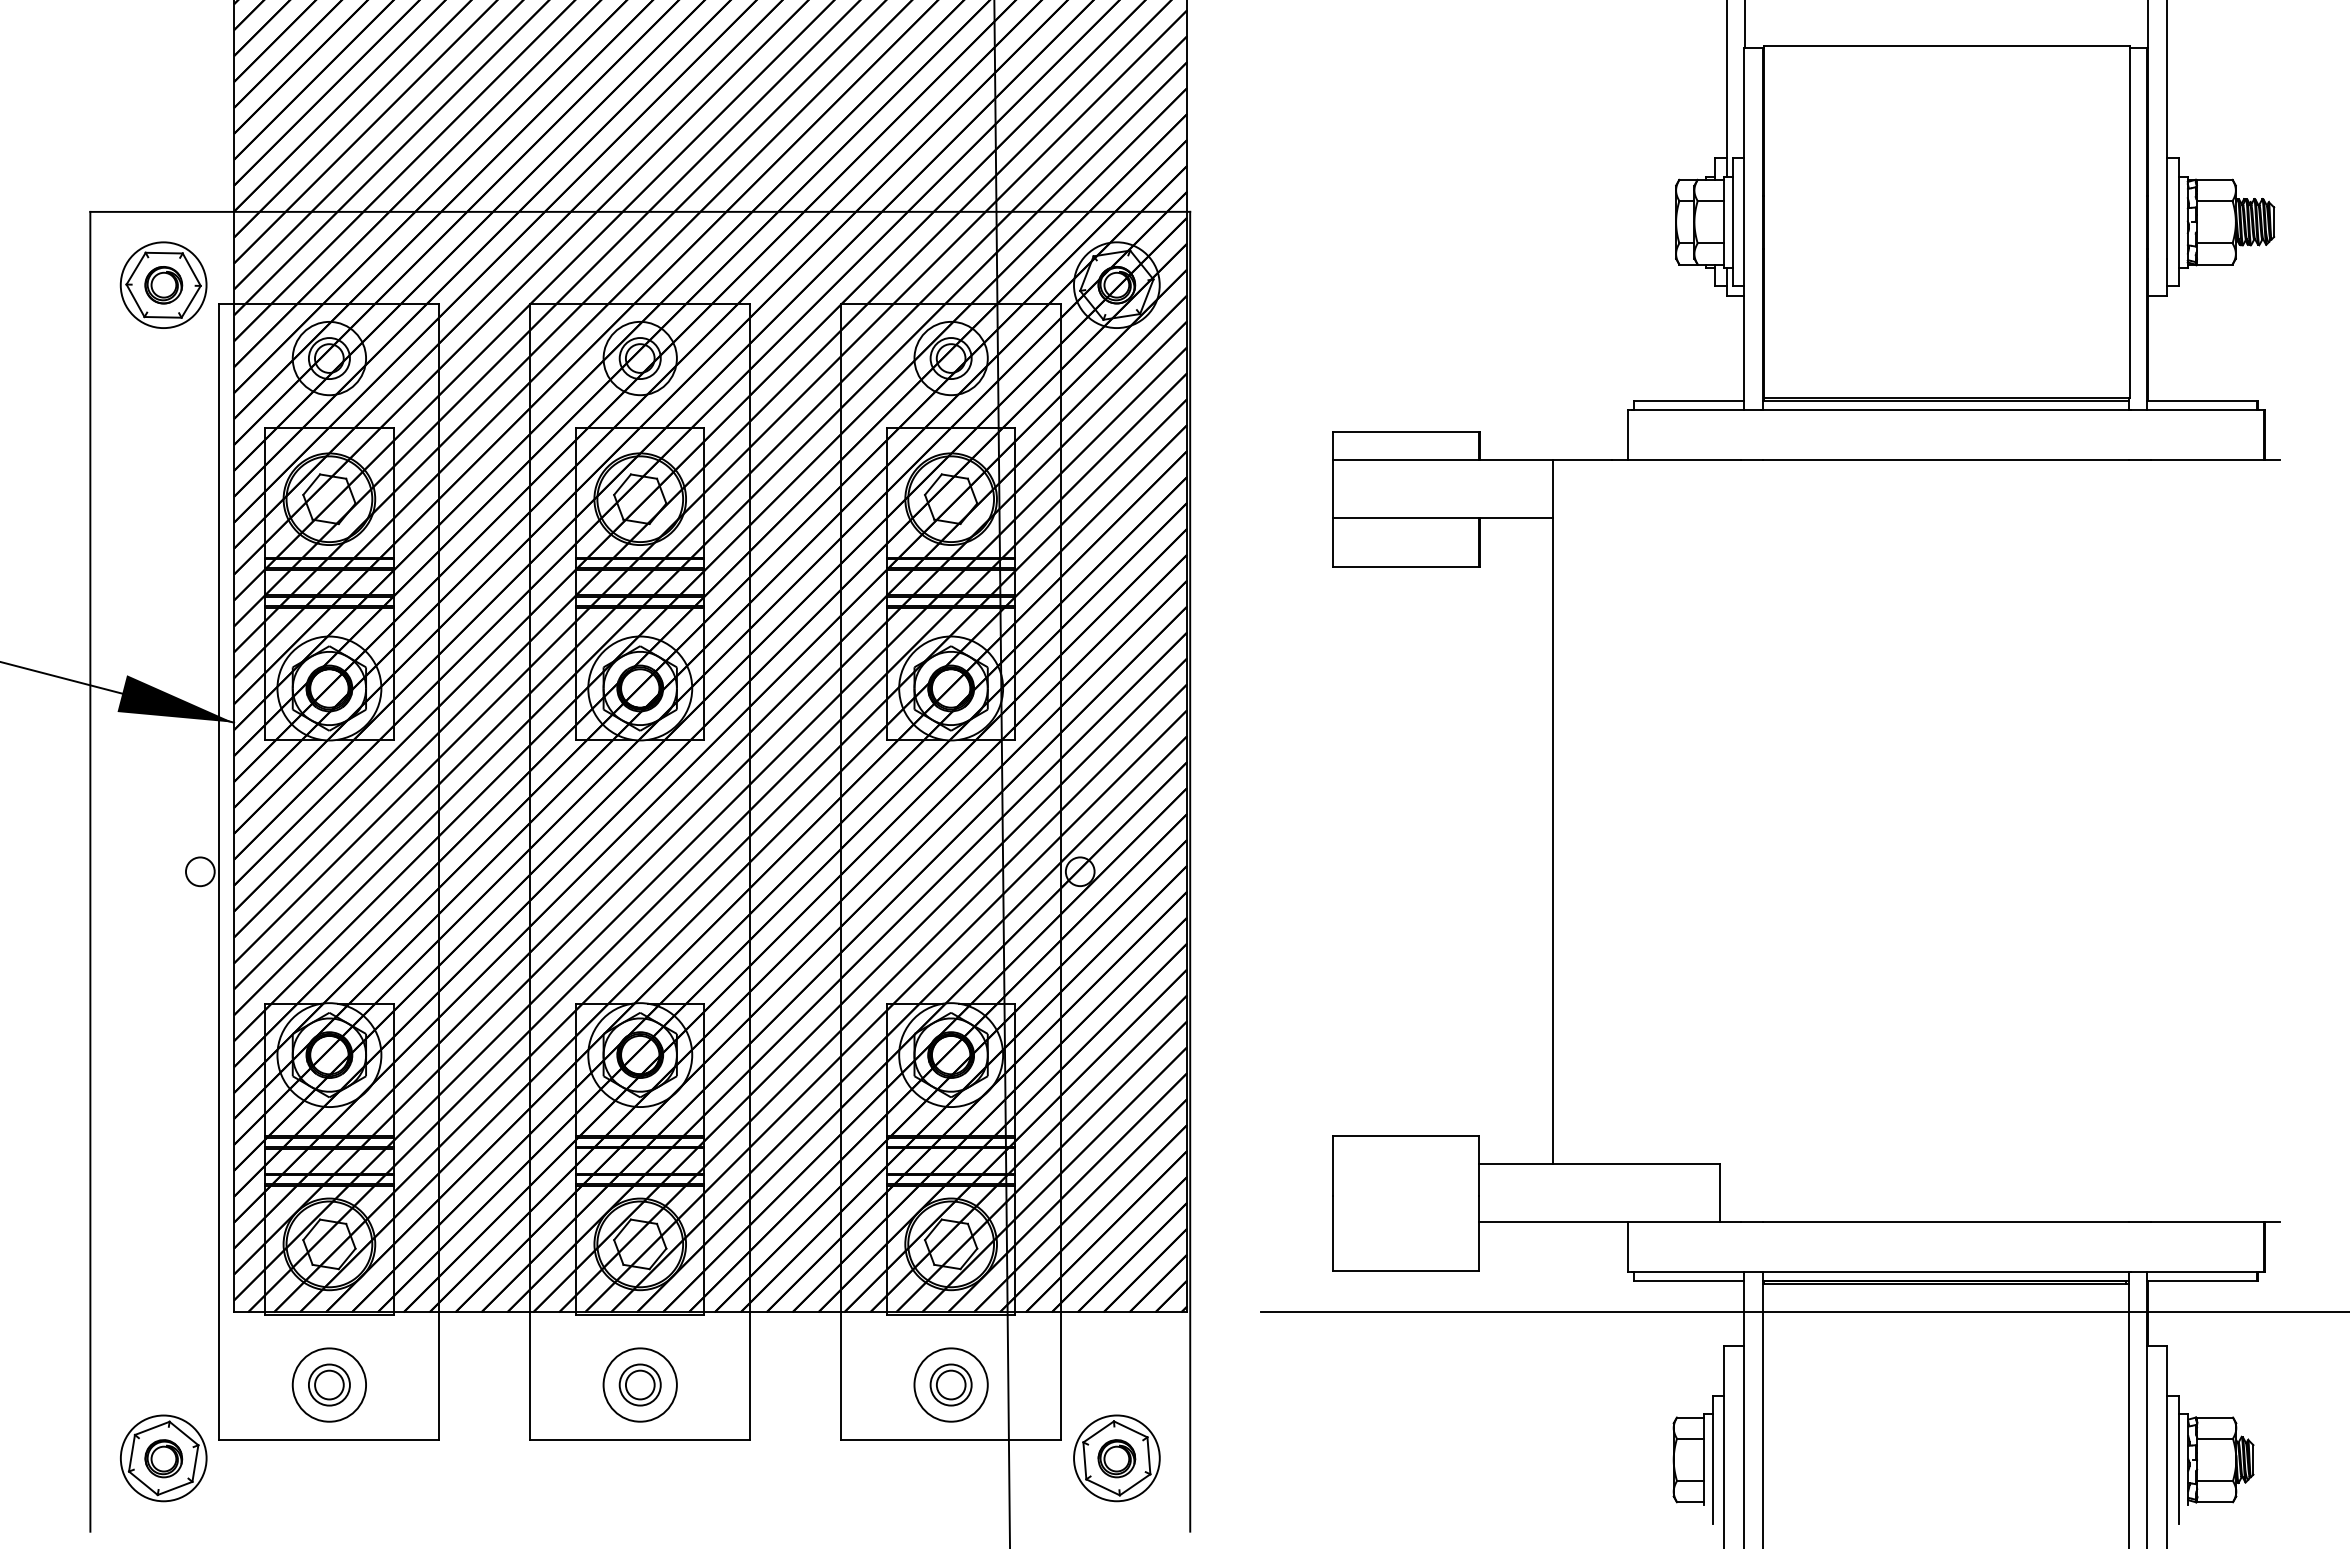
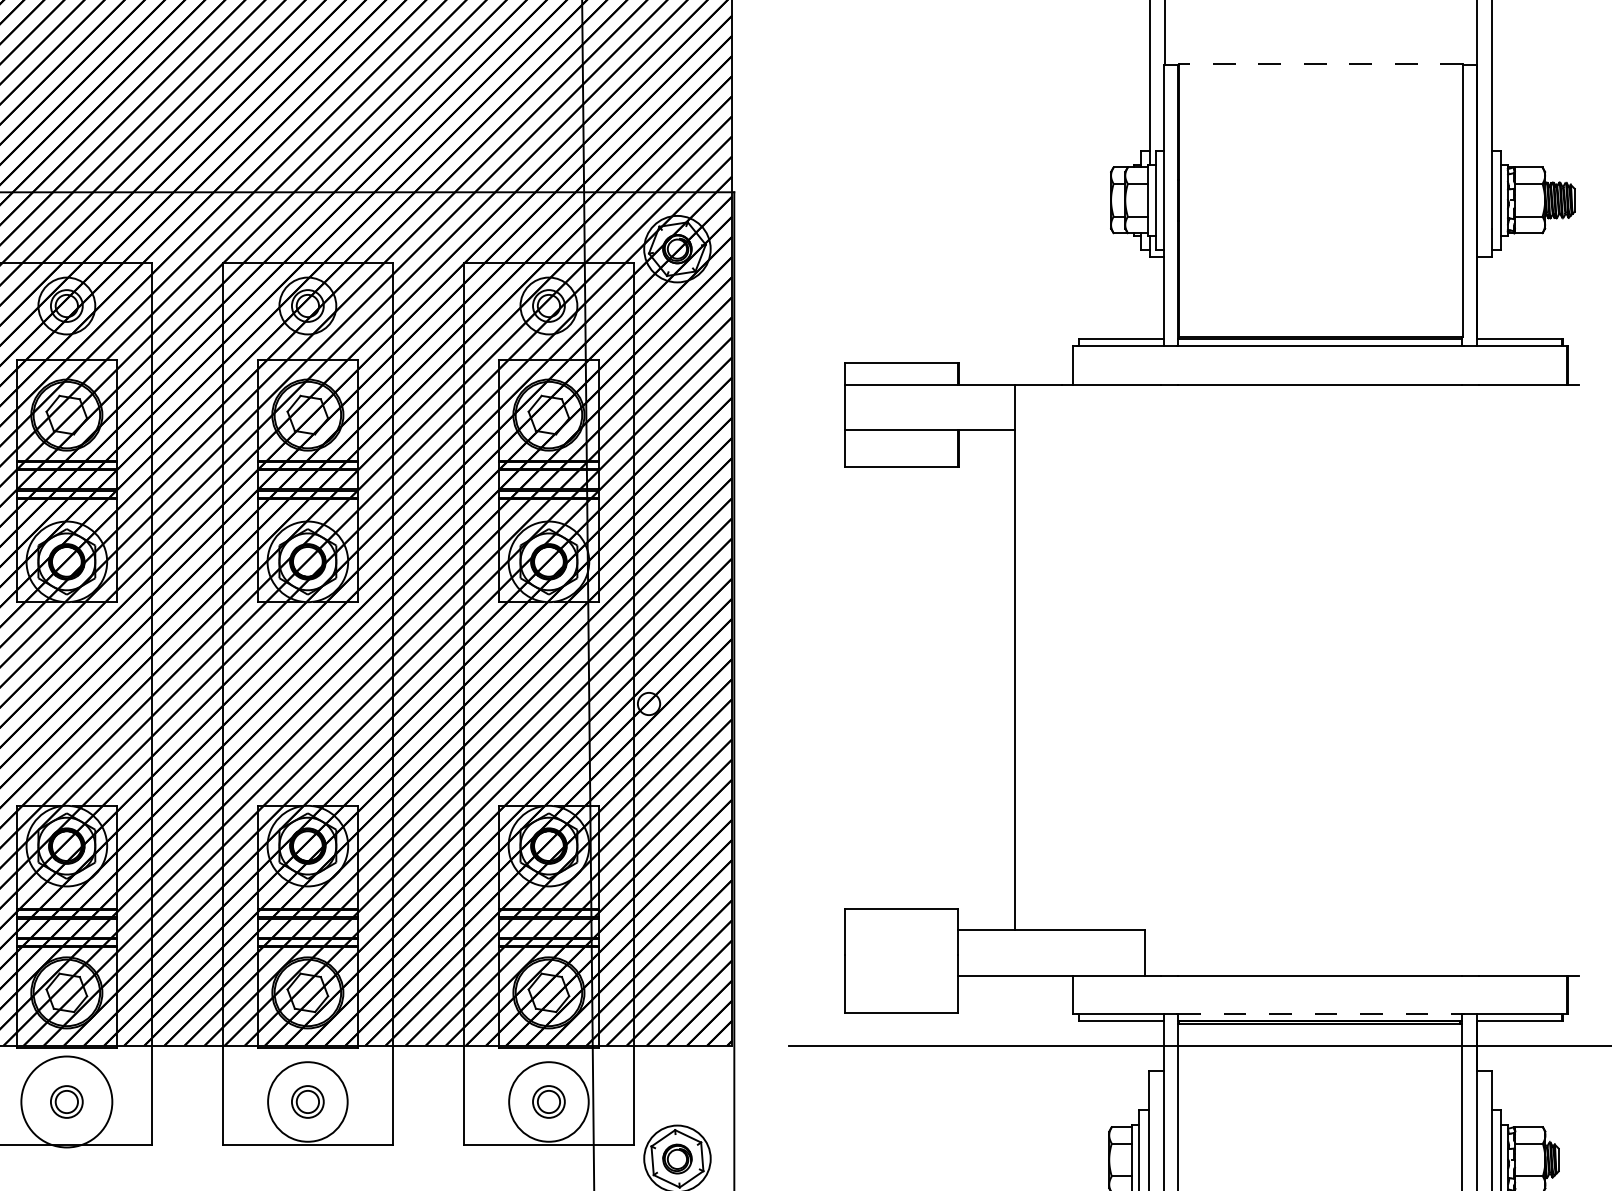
line: (1946, 46) -> (1320, 64), solid -> dashed
line: (1946, 1272) -> (1320, 1014), solid -> dashed
circle: (329, 1384) -> (66, 1101), size x1.6
circle: (639, 1384) -> (307, 1101), size x1.4
circle: (950, 1384) -> (548, 1101), size x1.4

